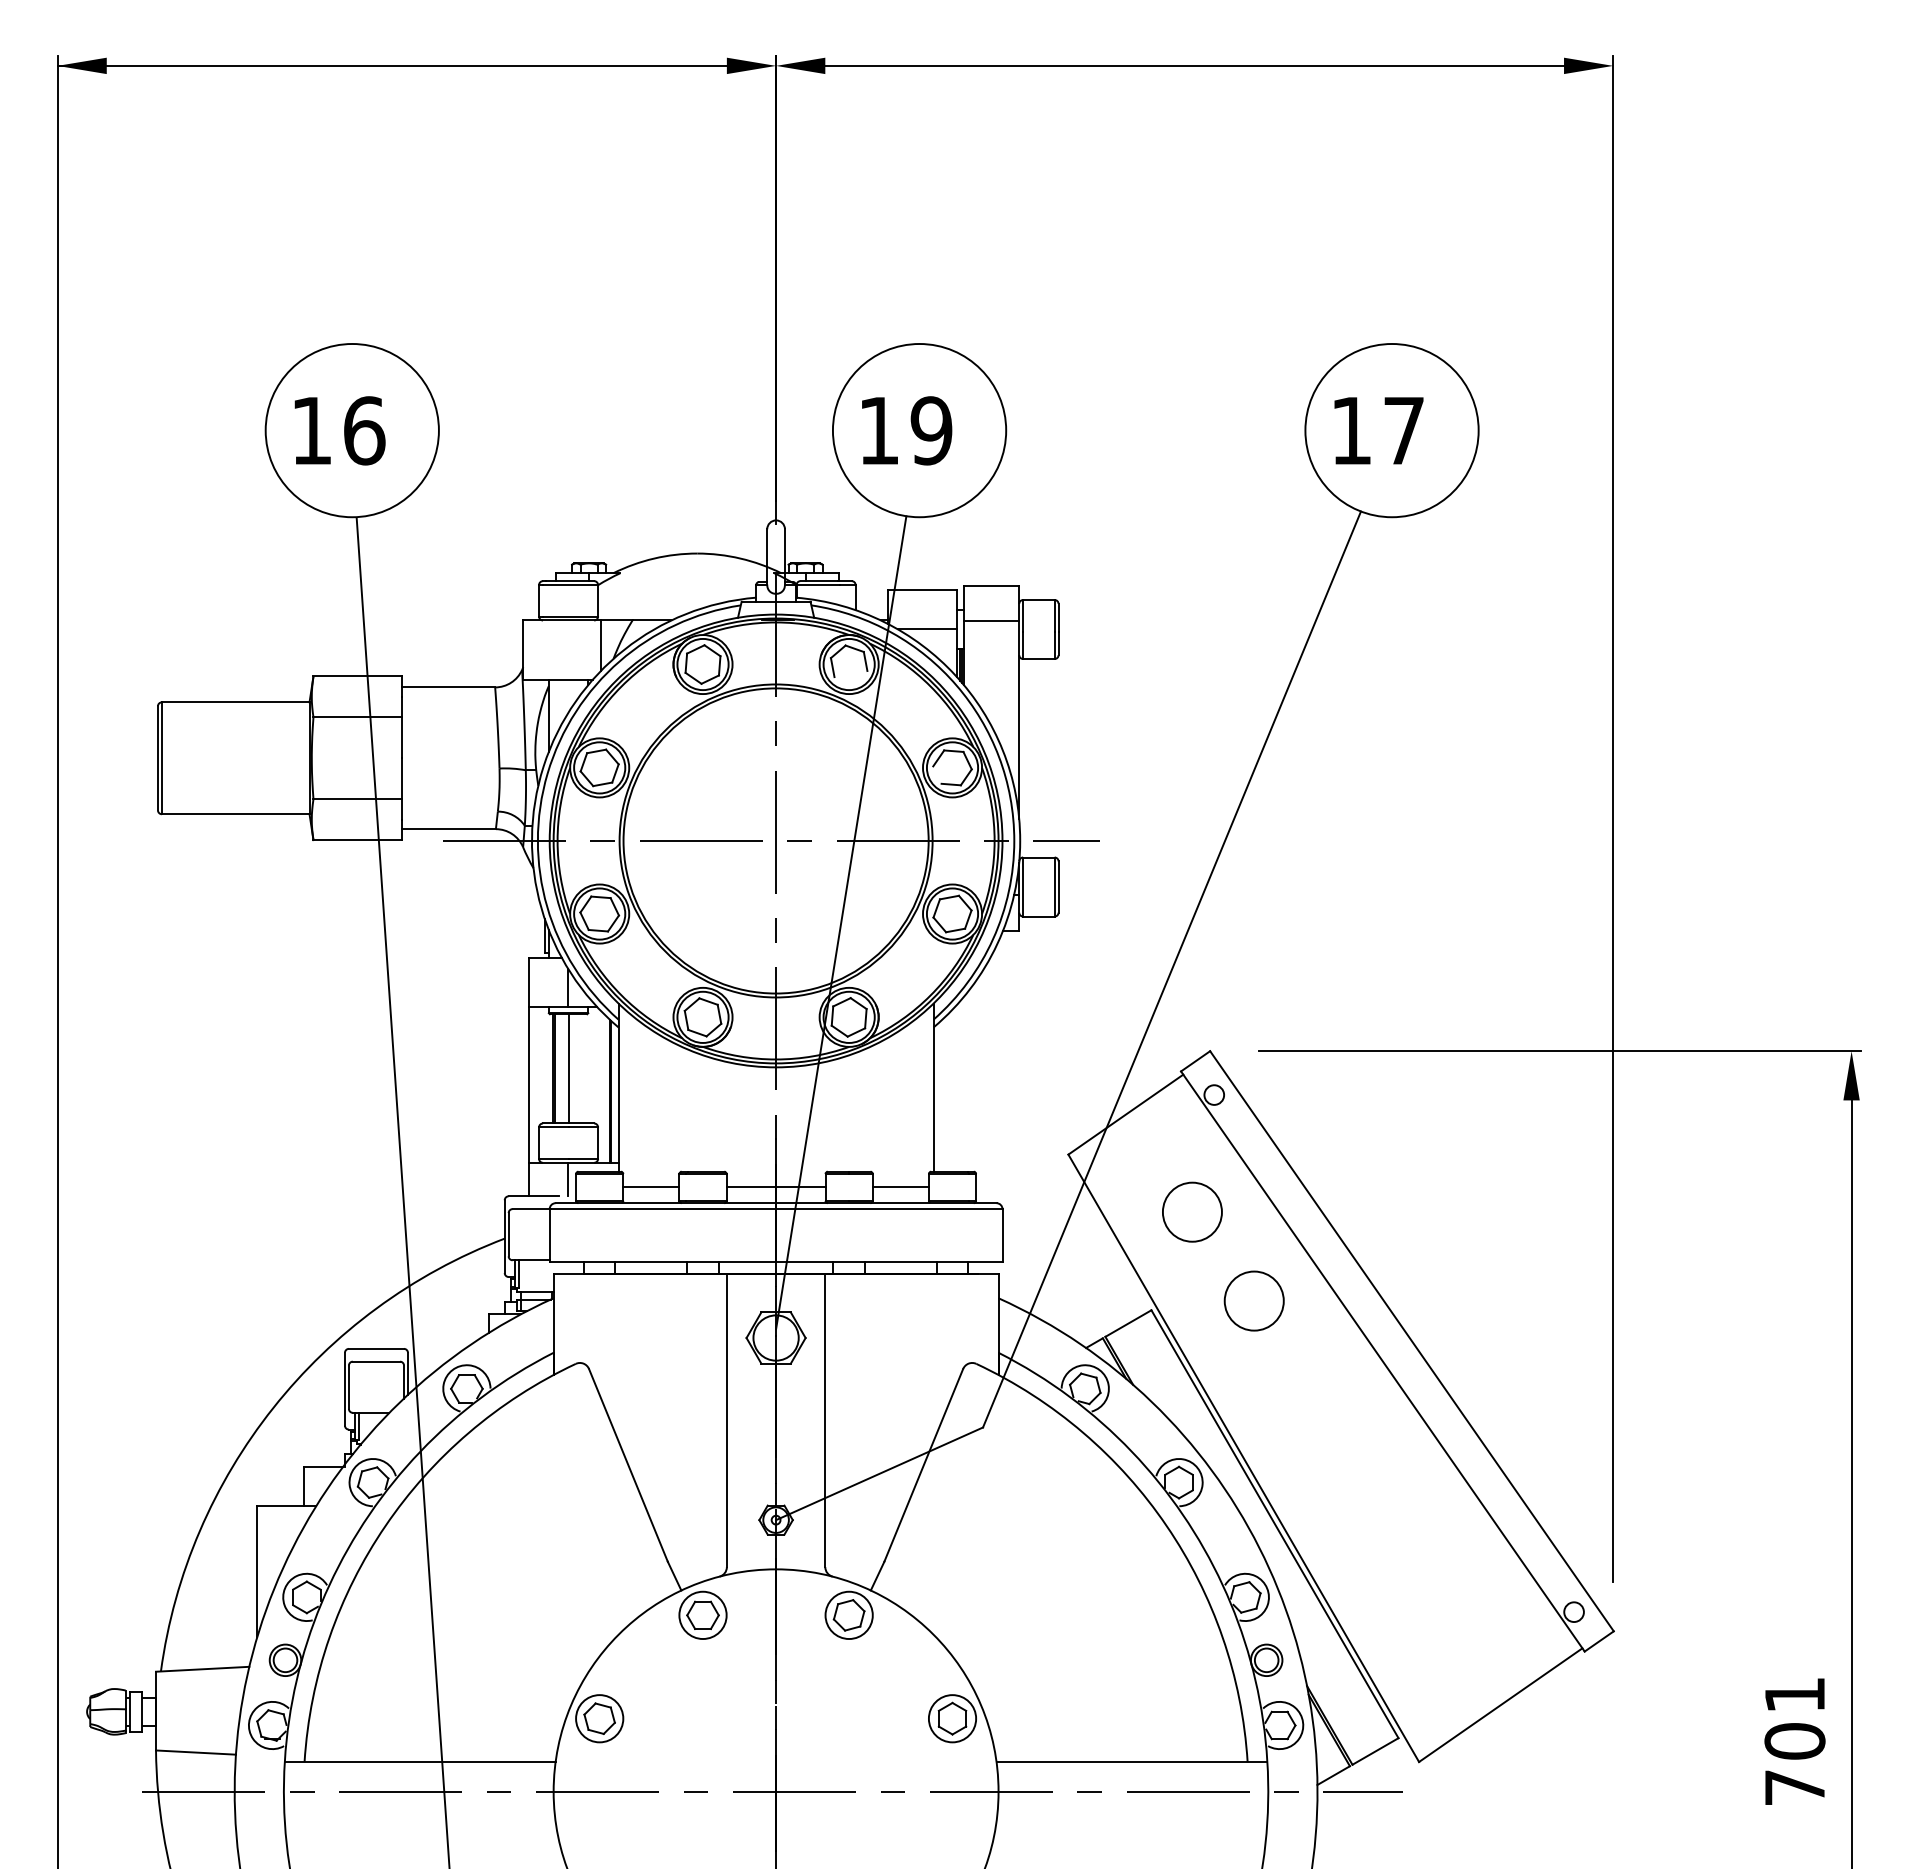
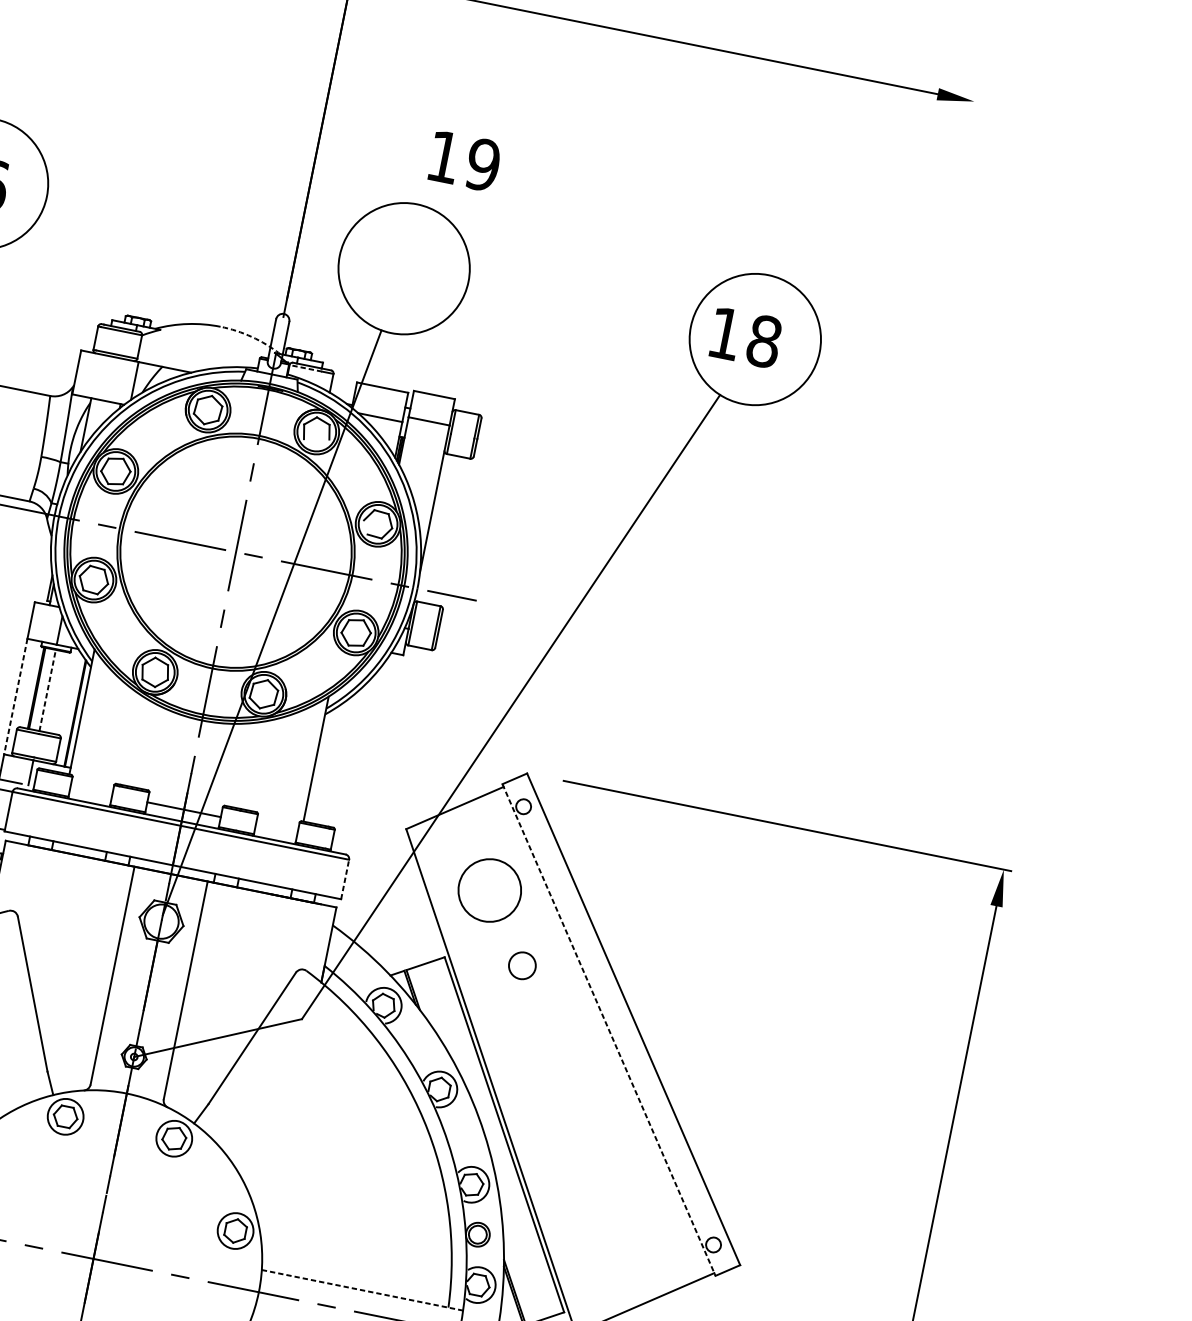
text: (907, 430) -> (465, 161), moved
text: (1403, 430) -> (763, 341), 17 -> 18
arc: (740, 558) -> (251, 336), solid -> dashed
line: (818, 585) -> (305, 368), solid -> dashed
line: (1613, 818) -> (861, 661), removed
line: (568, 1068) -> (47, 690), solid -> dashed
line: (529, 1085) -> (16, 697), solid -> dashed
line: (651, 1187) -> (91, 791), removed
line: (900, 1187) -> (276, 828), removed
circle: (1191, 1211) -> (489, 889), size x1.4
line: (1002, 1235) -> (345, 879), solid -> dashed
circle: (1253, 1300) -> (521, 965), size x0.6
line: (1383, 1361) -> (609, 1030), solid -> dashed
line: (1132, 1762) -> (362, 1290), solid -> dashed

